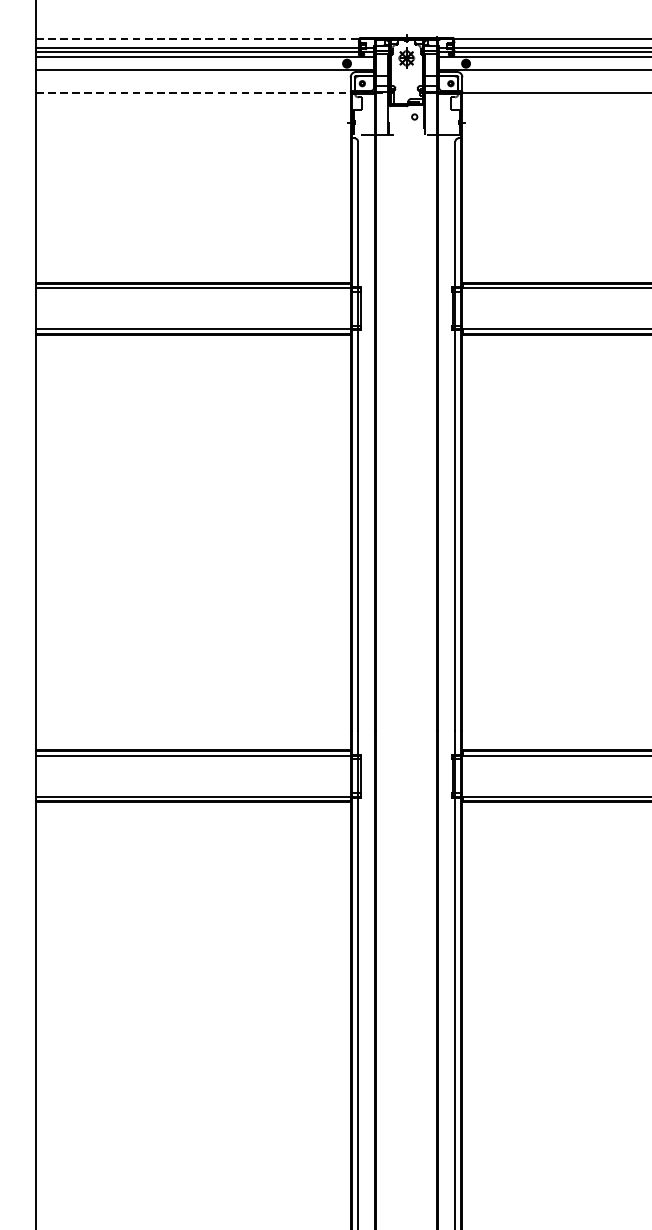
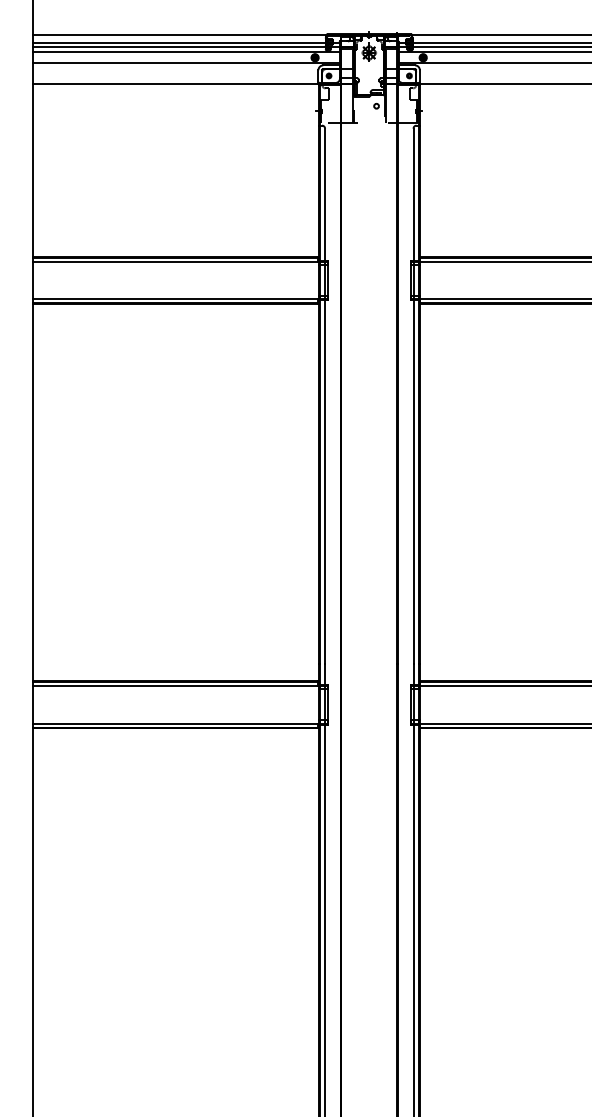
line: (217, 39) -> (197, 35), dashed -> solid
line: (214, 93) -> (194, 84), dashed -> solid

